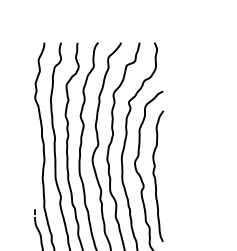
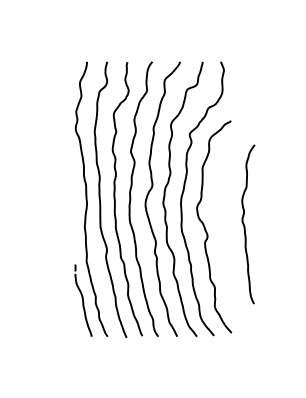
curve: (155, 178) -> (245, 226), moved

